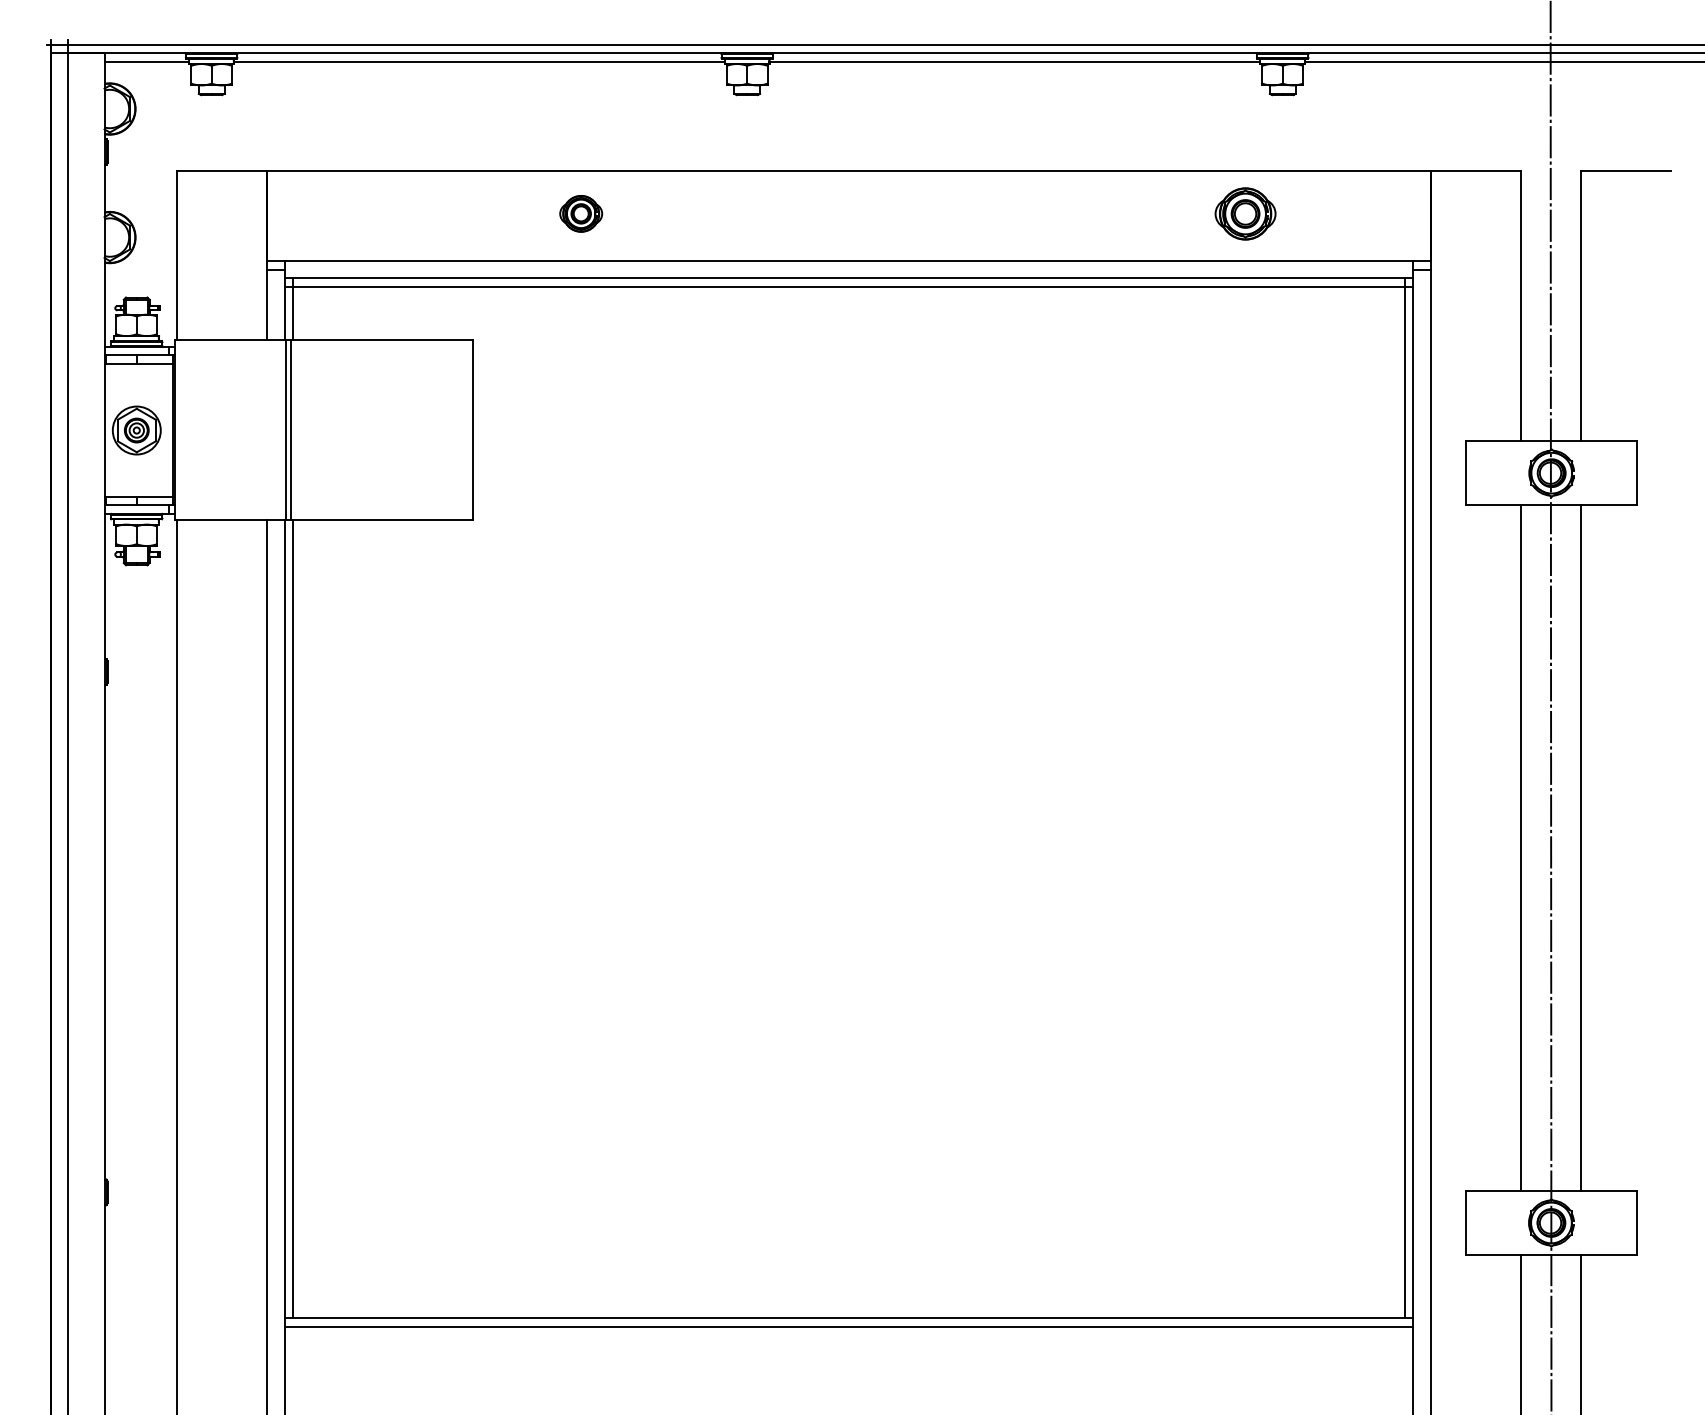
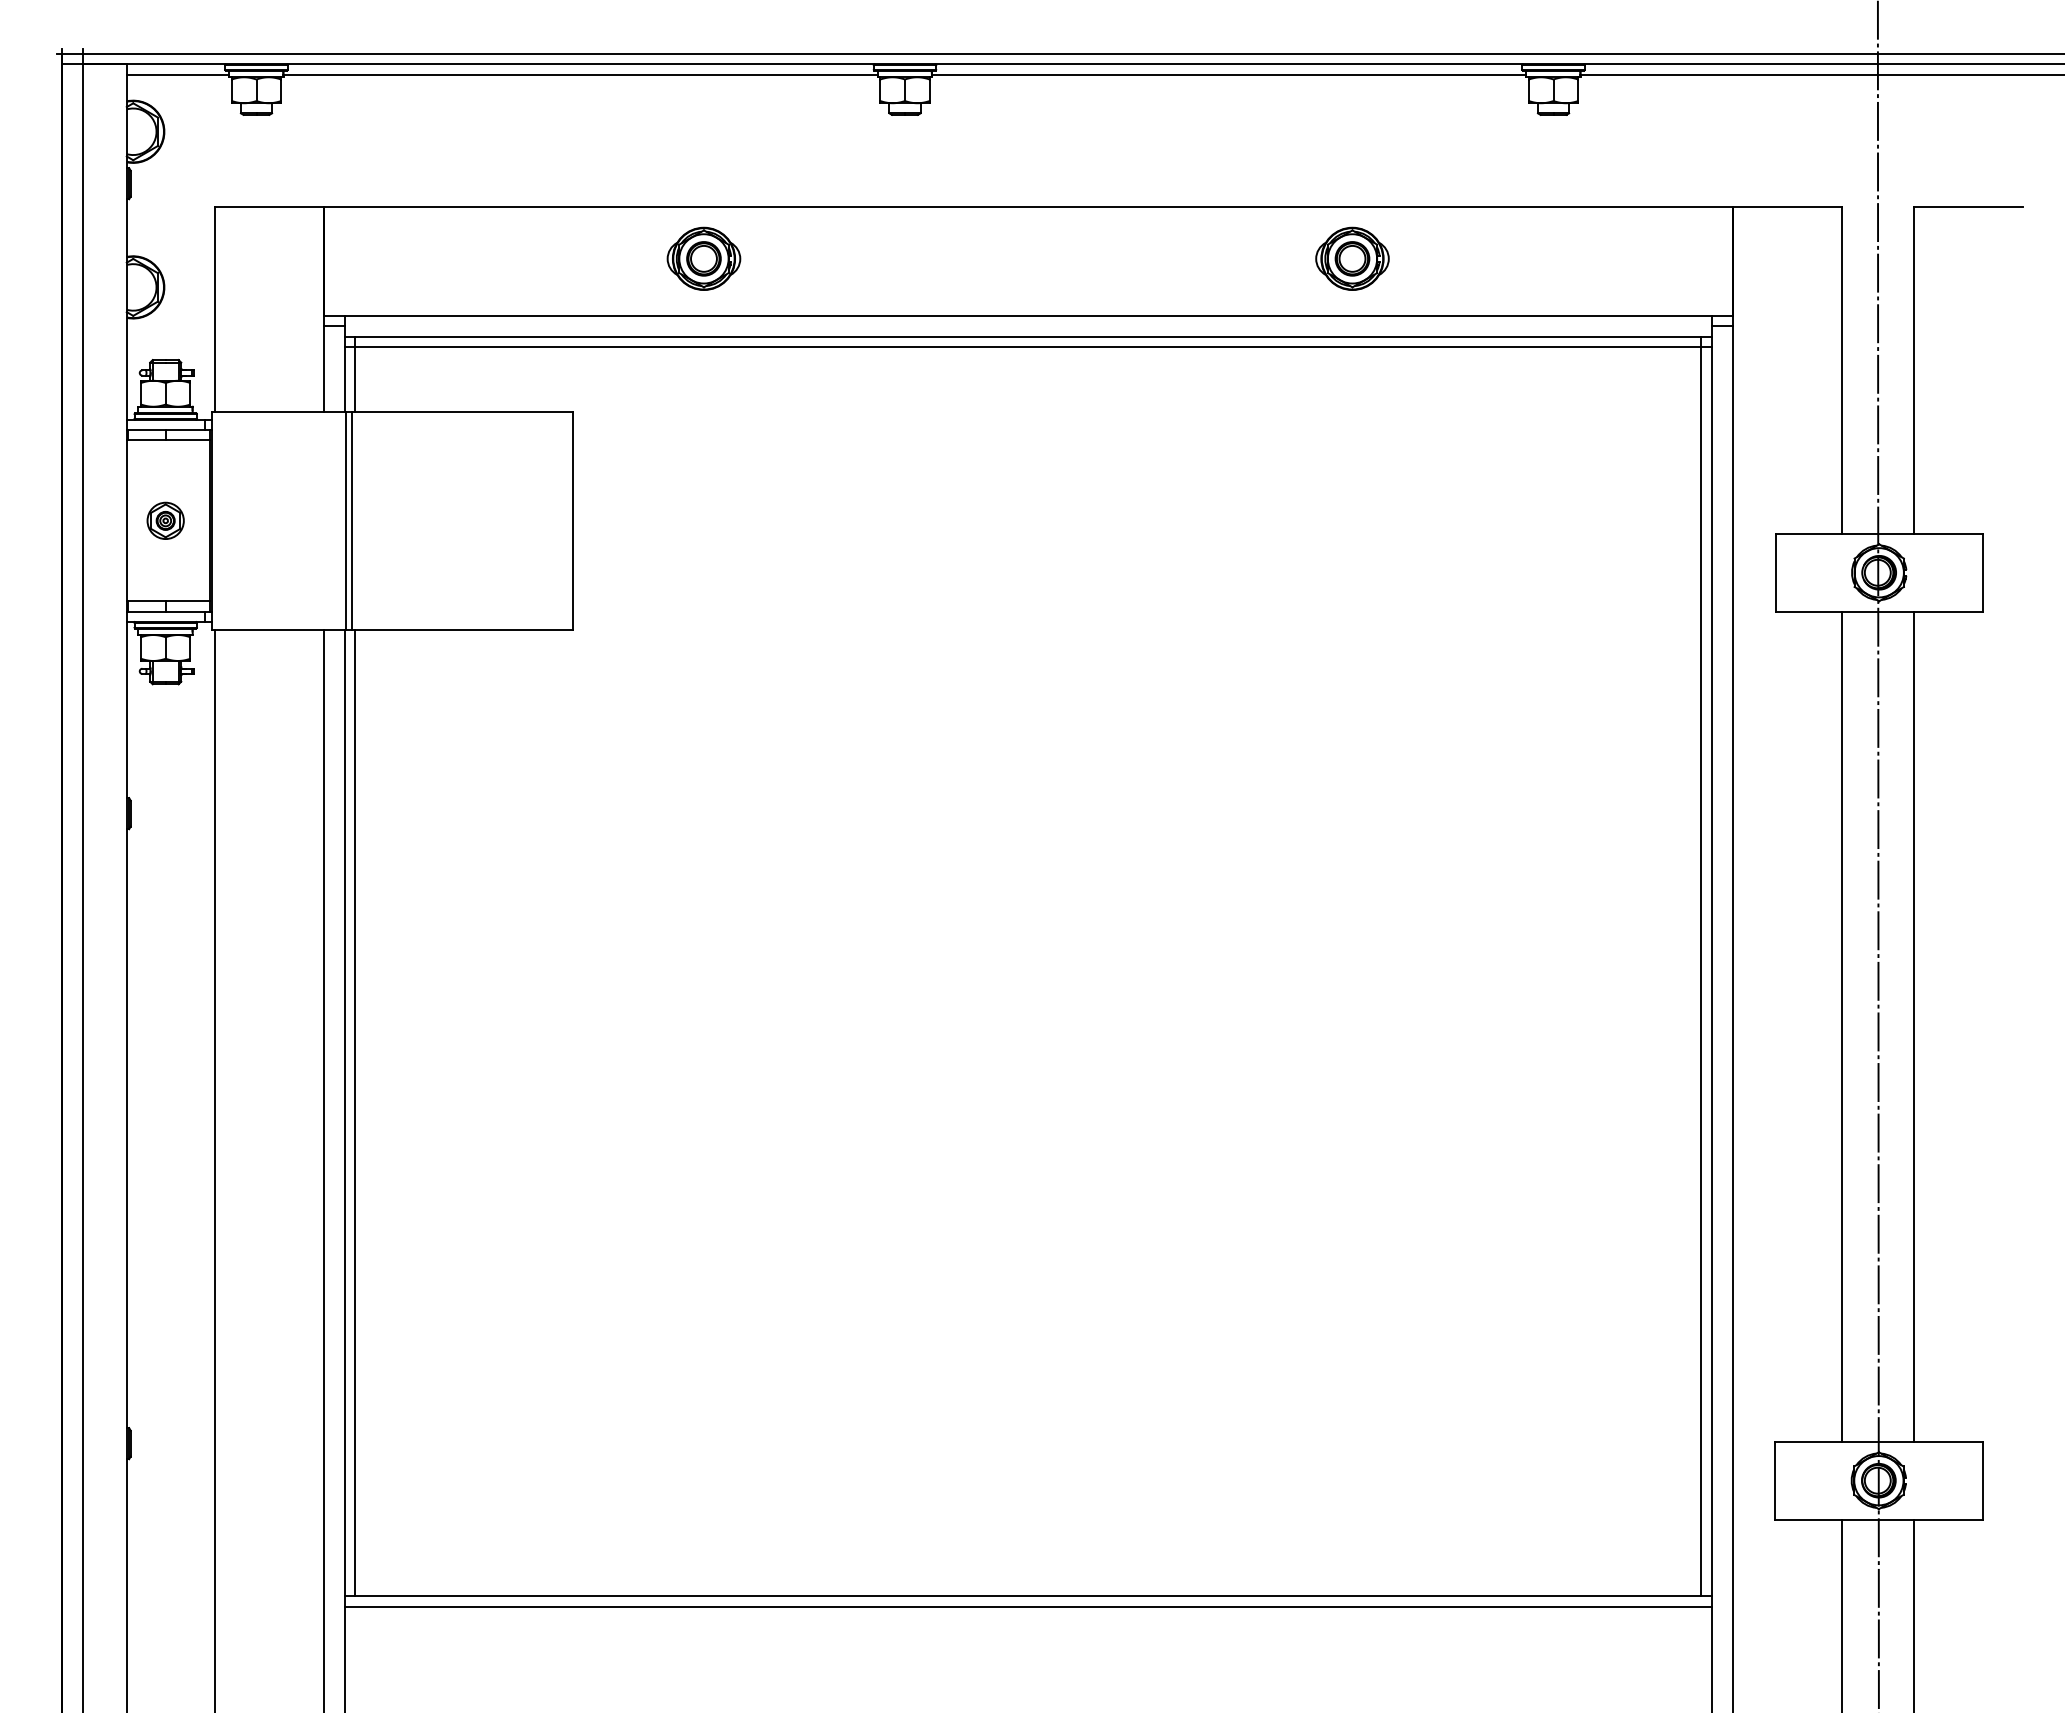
part: (580, 213) -> (703, 258), size x1.43
part: (1245, 213) -> (1352, 258), moved
part: (136, 430) -> (165, 520), size x0.62

